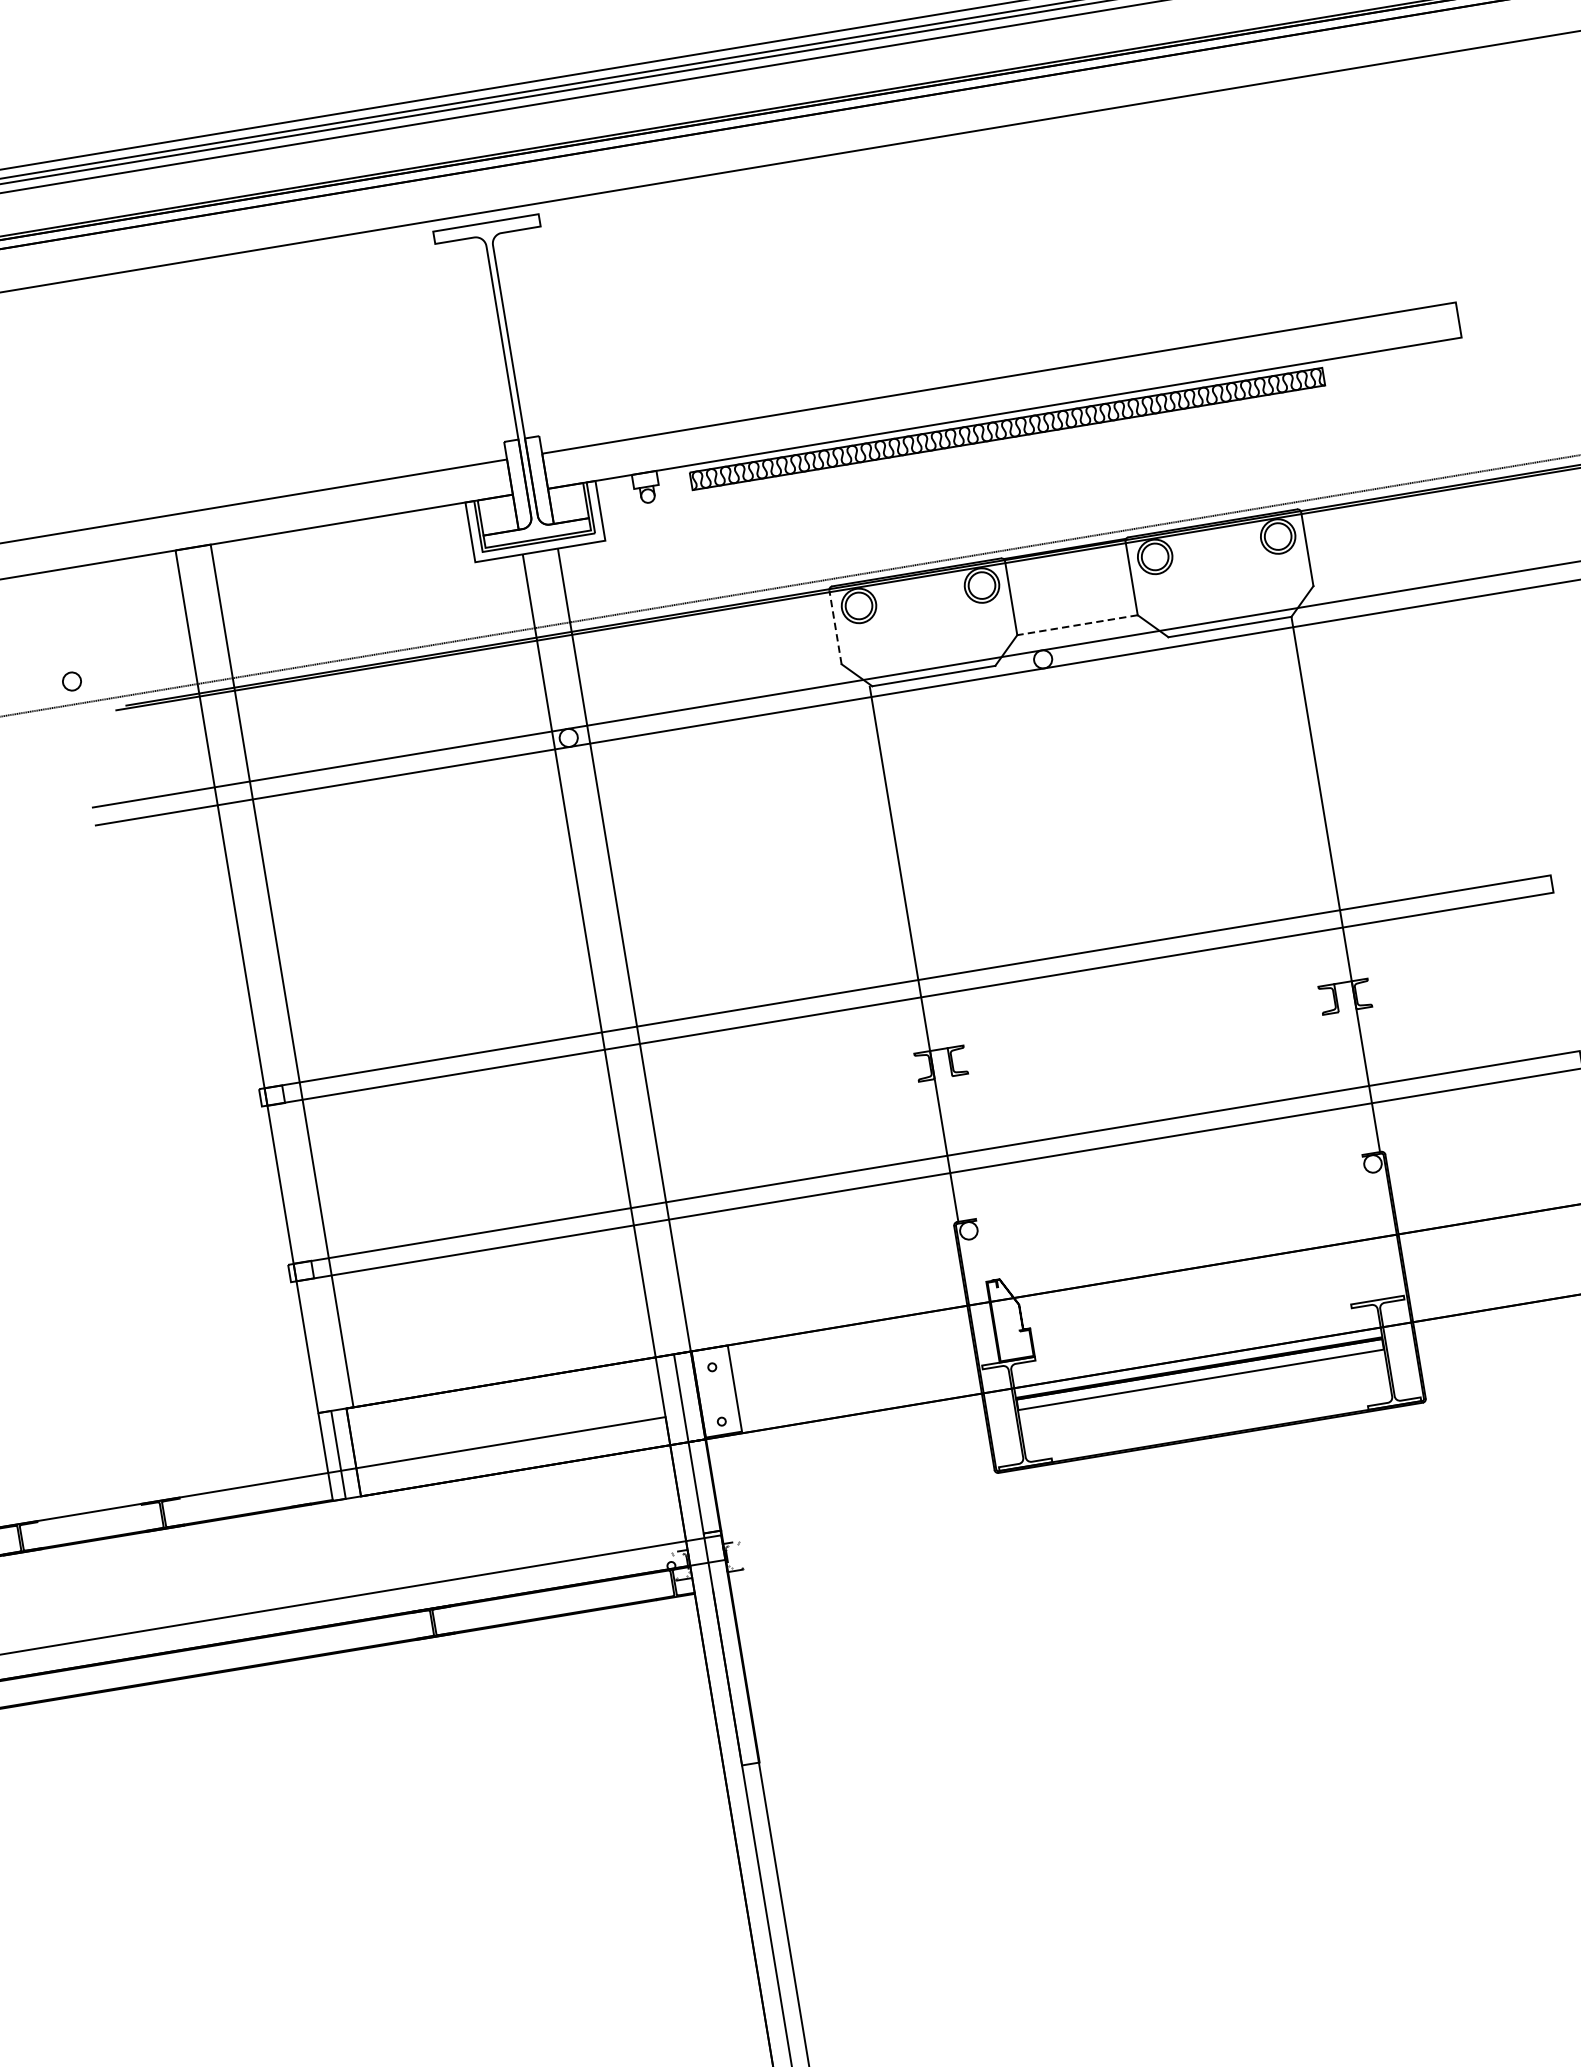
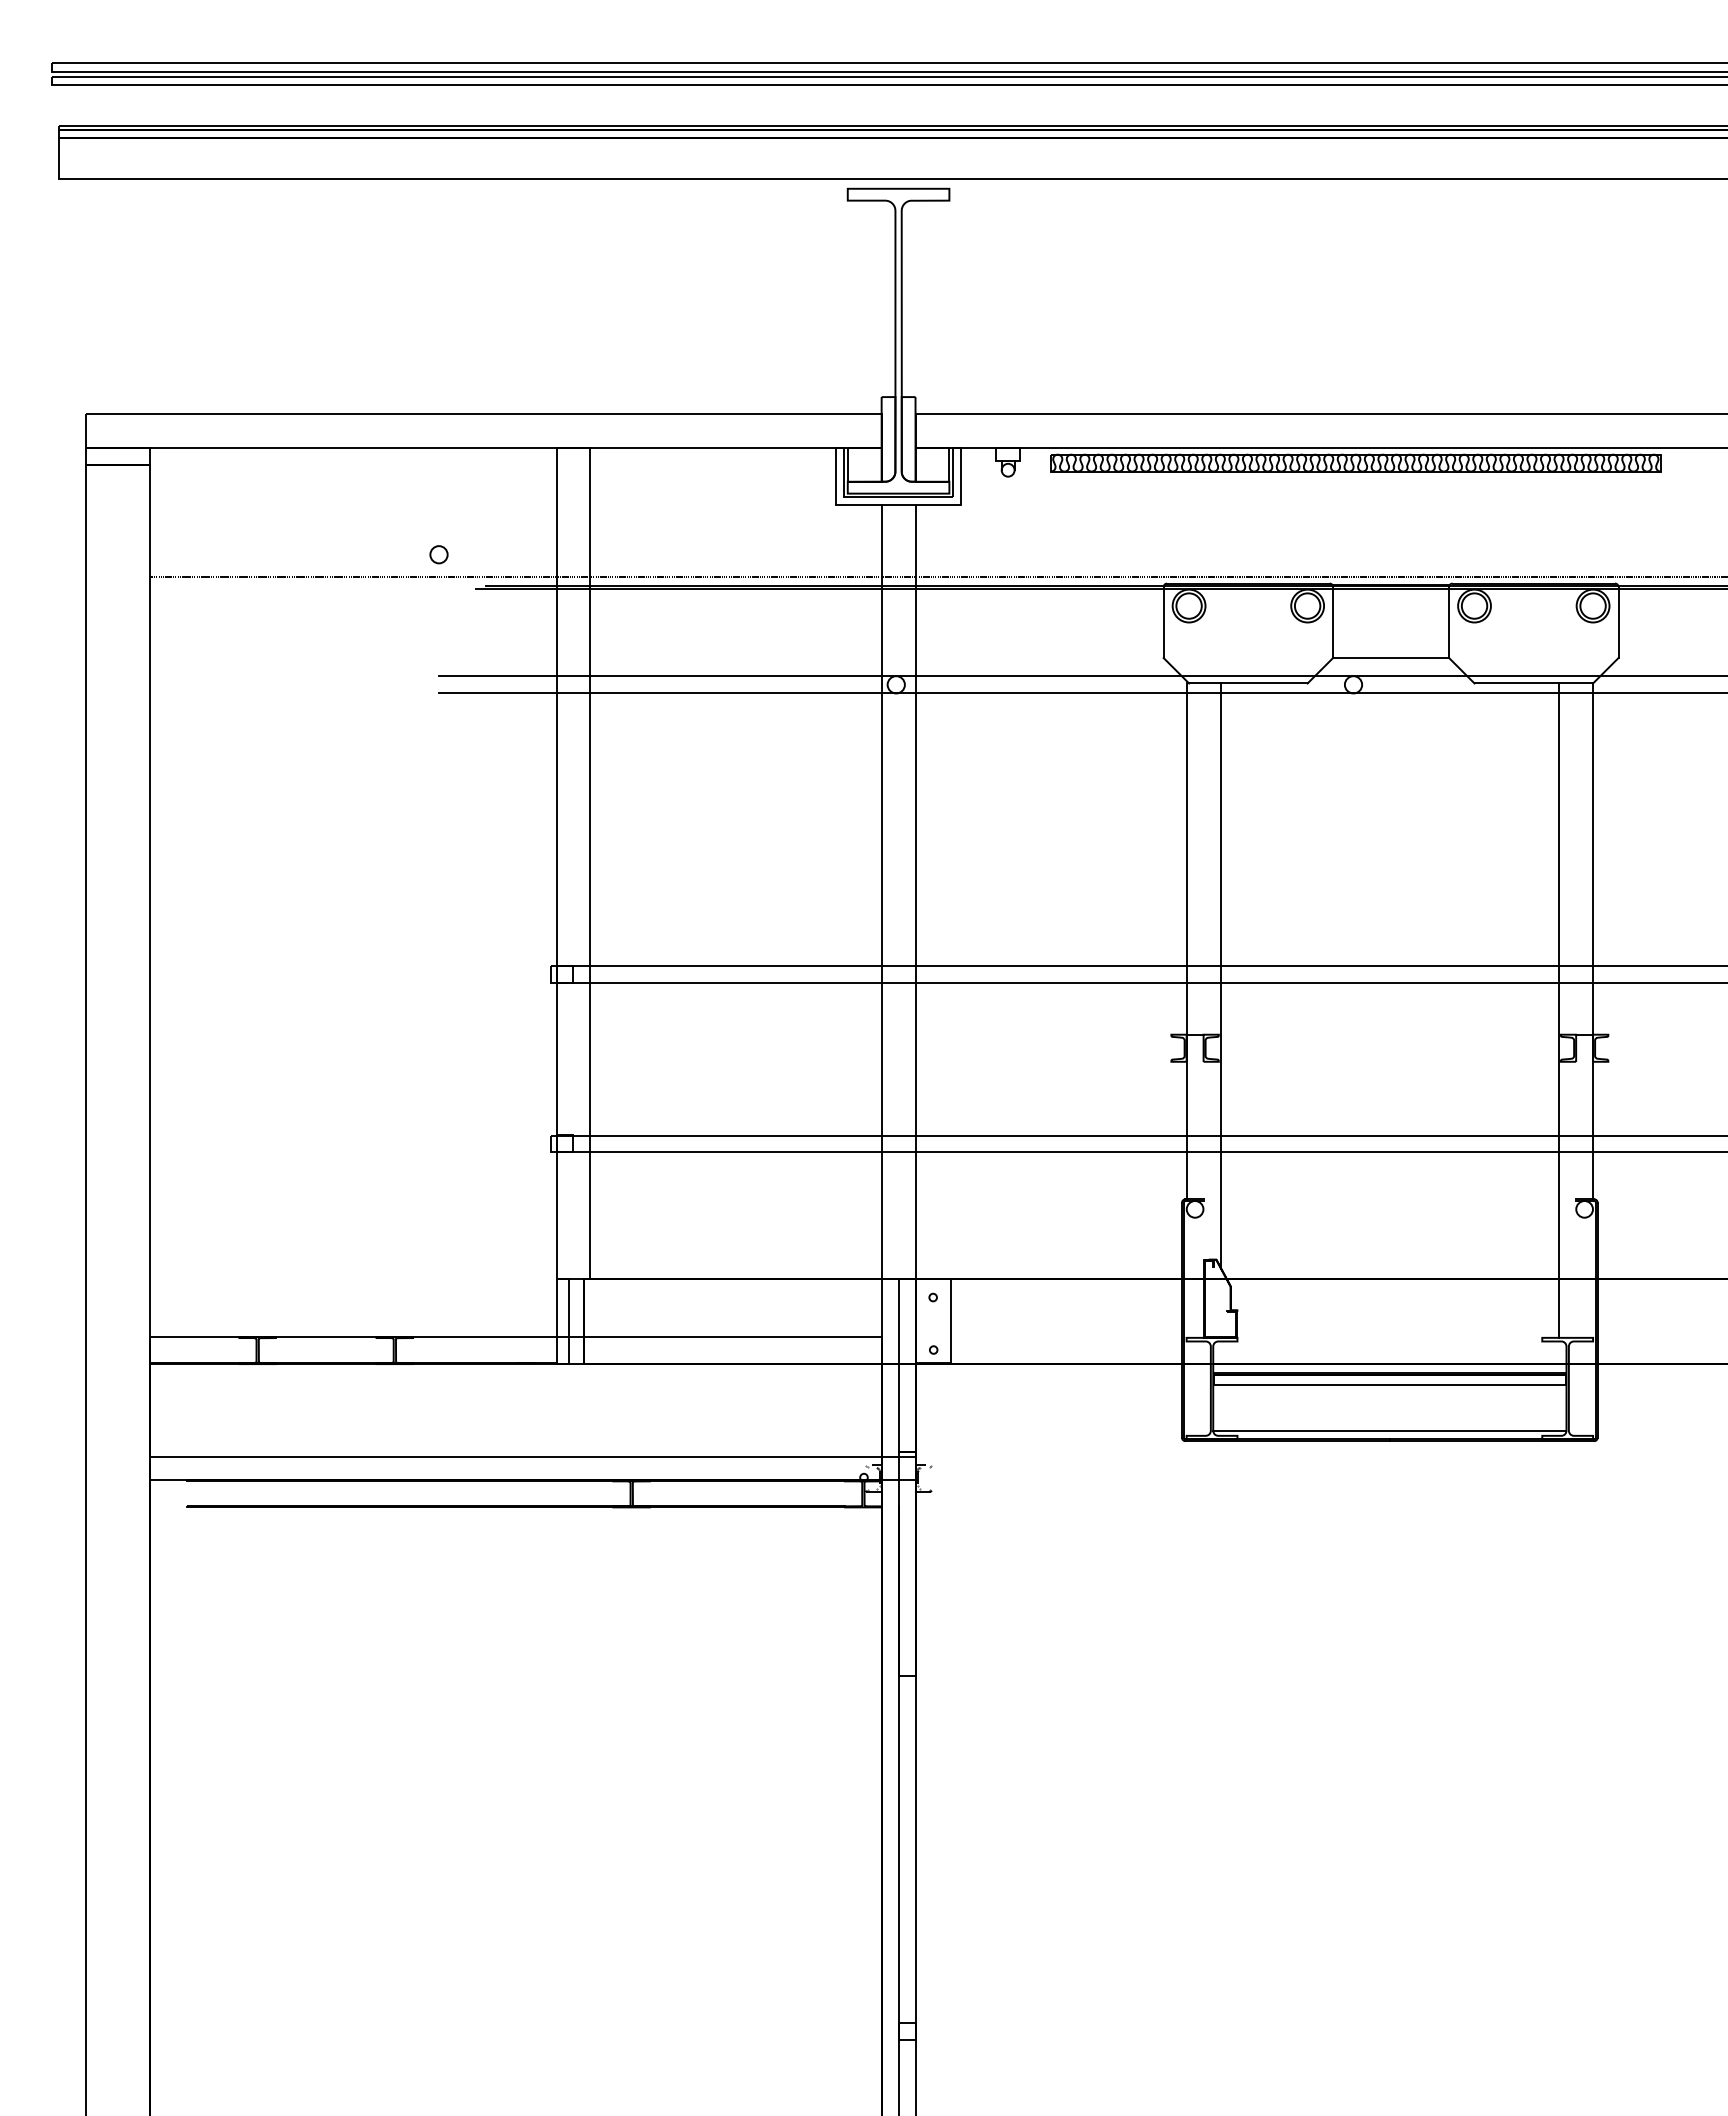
line: (1076, 625) -> (1390, 658), dashed -> solid
line: (835, 627) -> (1163, 622), dashed -> solid
line: (1312, 961) -> (1559, 1010), added
line: (955, 983) -> (1220, 975), added
line: (1208, 1426) -> (1389, 1430), added

